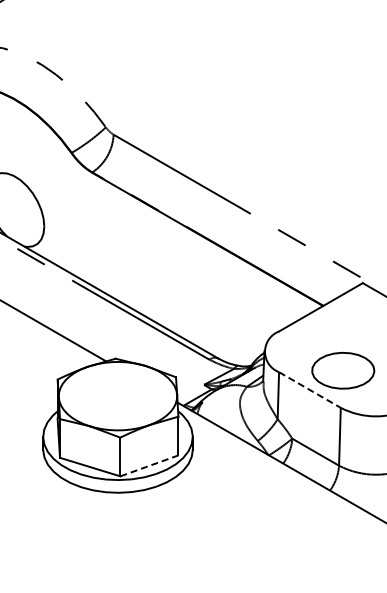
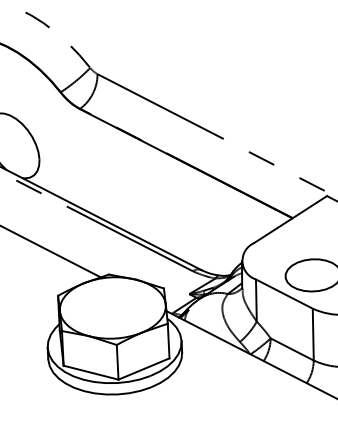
line: (309, 390) -> (284, 294), dashed -> solid
line: (149, 465) -> (144, 368), dashed -> solid

